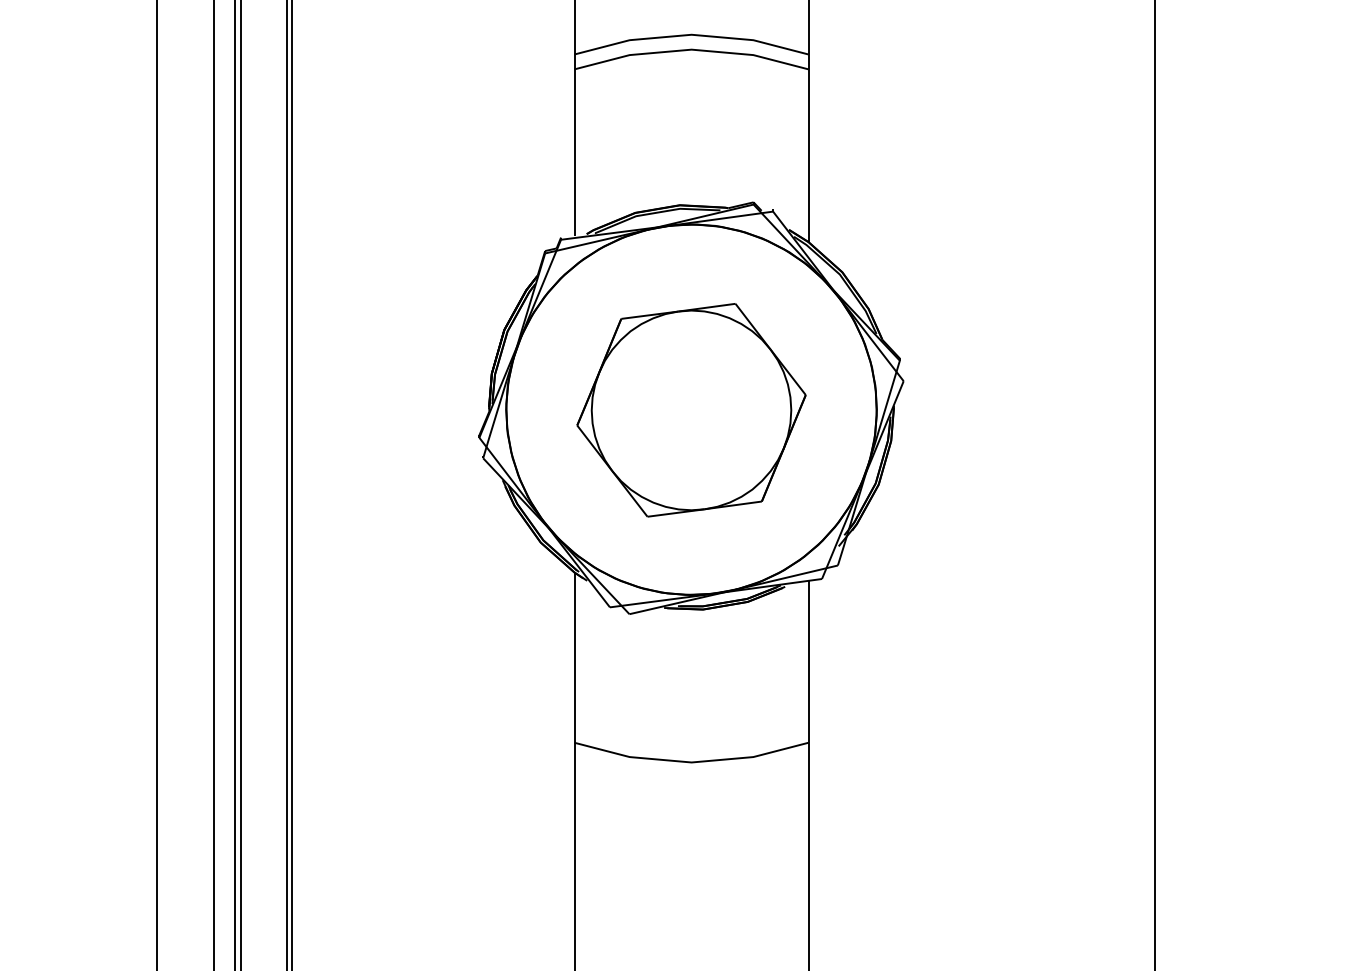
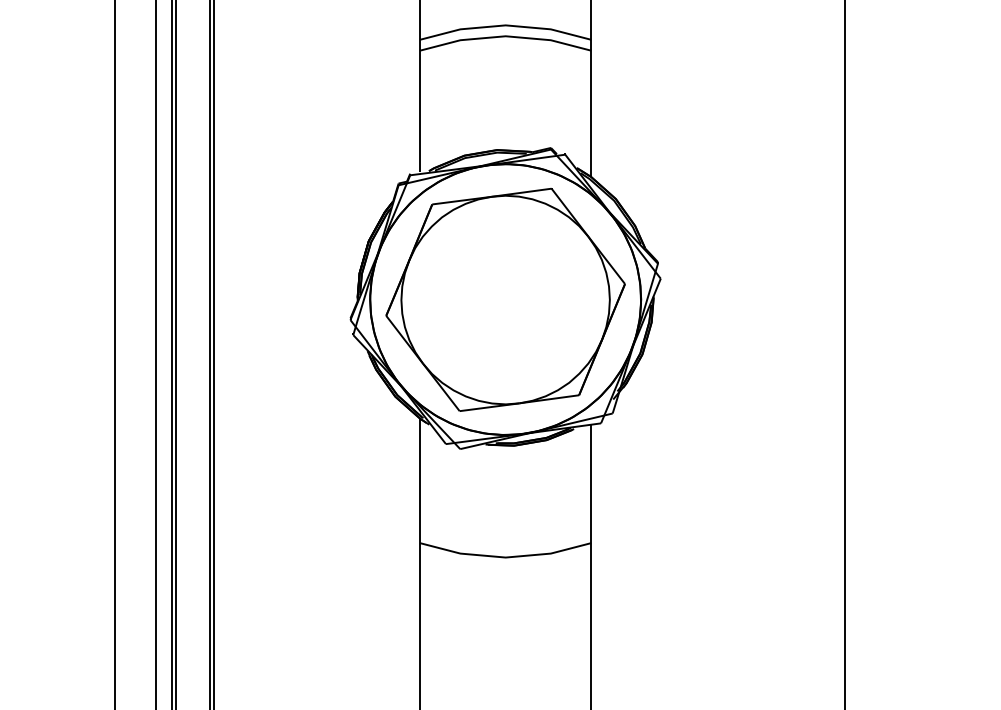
part: (691, 410) -> (505, 300), size x1.43

